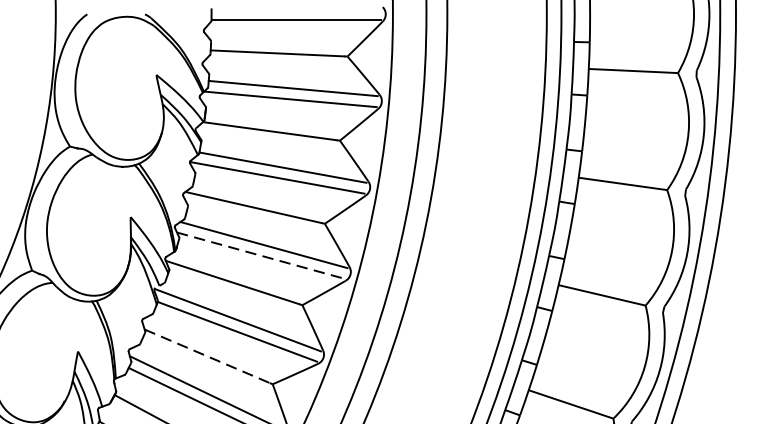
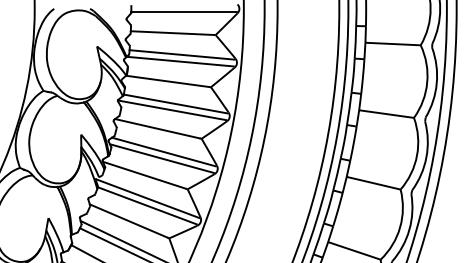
line: (260, 255) -> (161, 158), dashed -> solid
line: (208, 357) -> (129, 221), dashed -> solid

